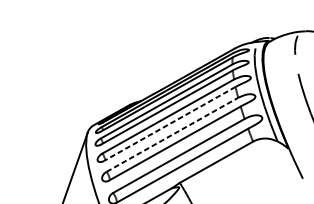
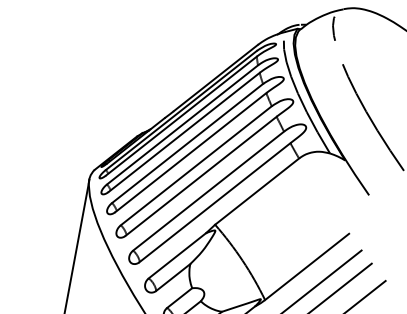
line: (169, 123) -> (190, 152), dashed -> solid
line: (172, 134) -> (196, 165), dashed -> solid

